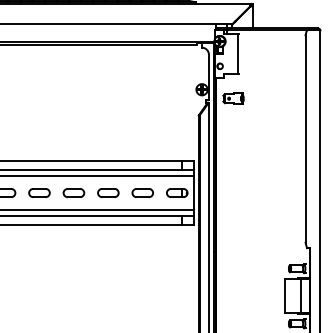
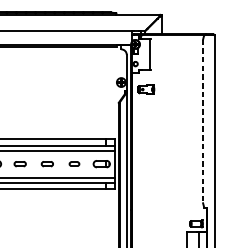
line: (305, 139) -> (203, 121), solid -> dashed
part: (73, 192) -> (19, 163), size x0.7
part: (108, 192) -> (47, 163), size x0.7
part: (142, 192) -> (74, 163), size x0.6

